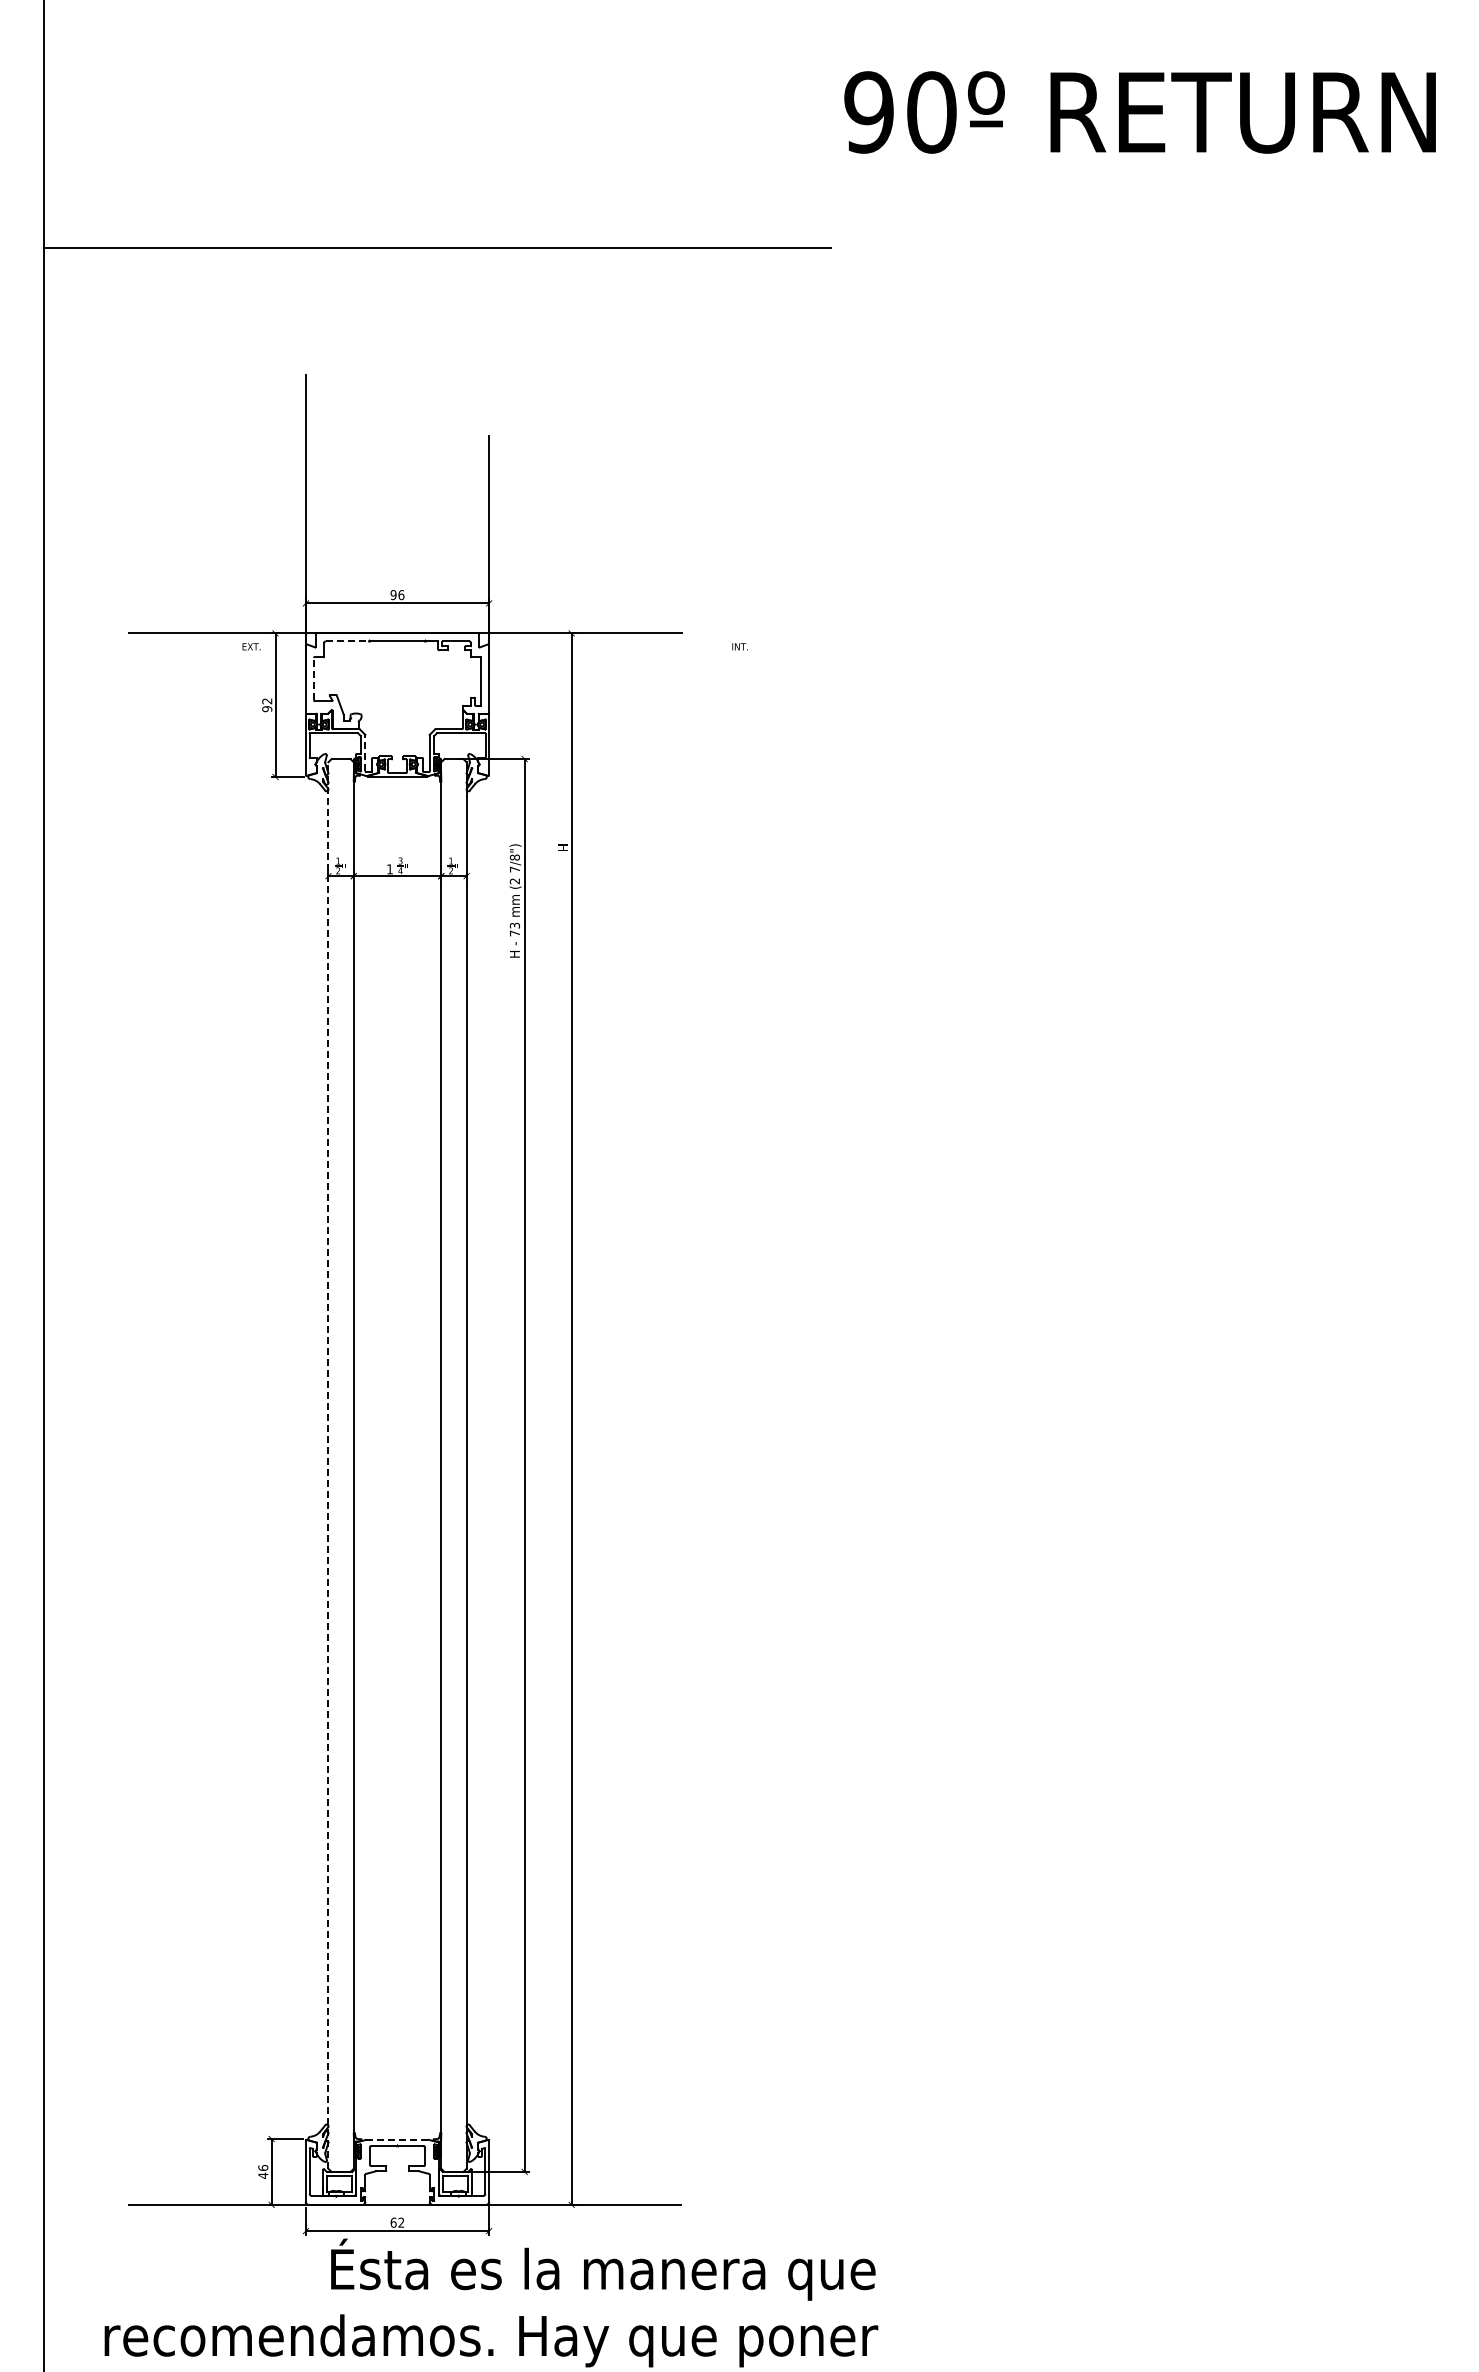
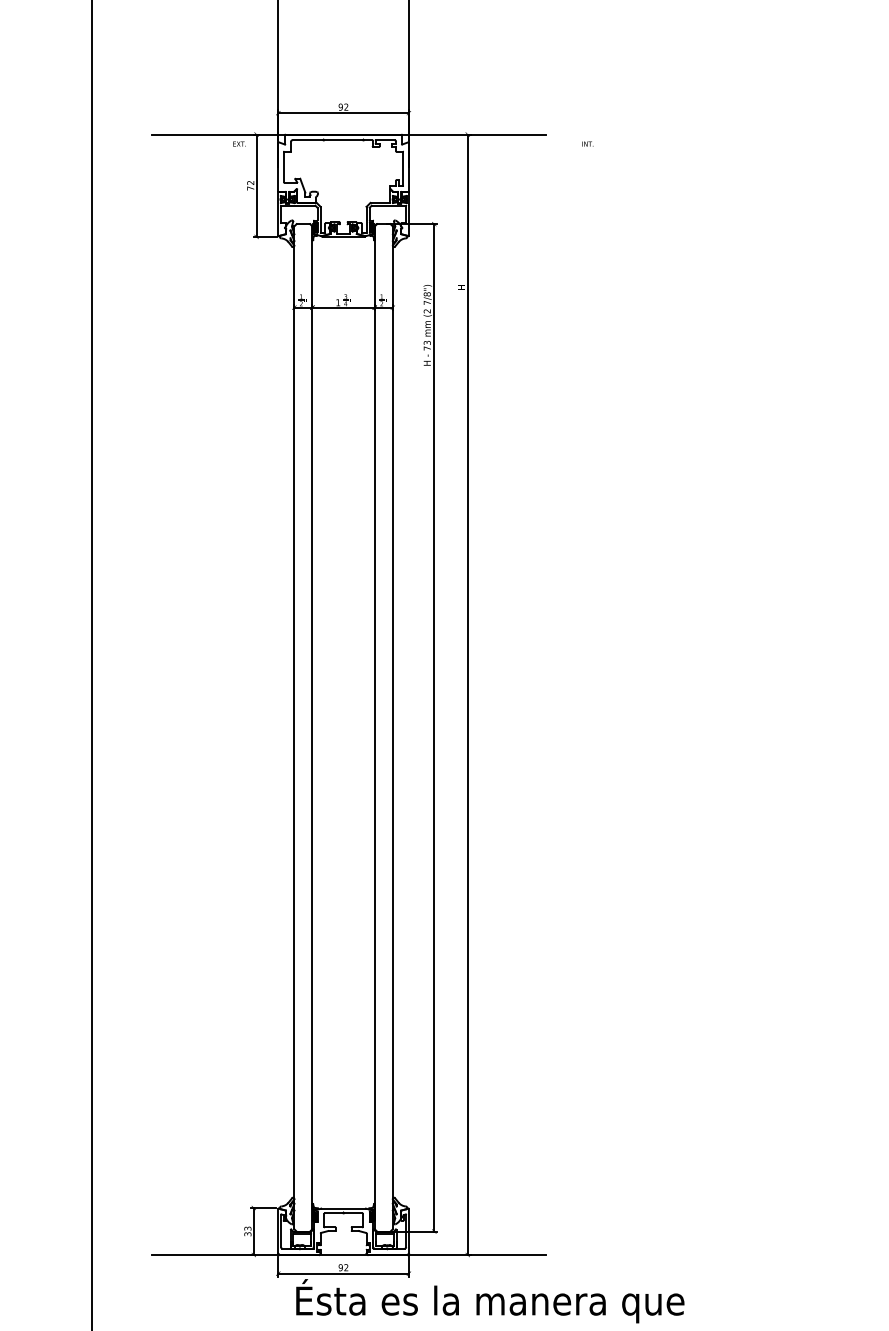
text: (401, 595) -> (346, 107), 96 -> 92
line: (347, 641) -> (307, 140), dashed -> solid
line: (313, 678) -> (283, 166), dashed -> solid
text: (267, 709) -> (250, 188), 92 -> 72
line: (365, 752) -> (320, 219), dashed -> solid
line: (328, 1465) -> (294, 727), dashed -> solid
line: (398, 2139) -> (344, 1208), dashed -> solid
text: (263, 2172) -> (248, 1231), 46 -> 33
text: (393, 2222) -> (340, 1267), 62 -> 92

